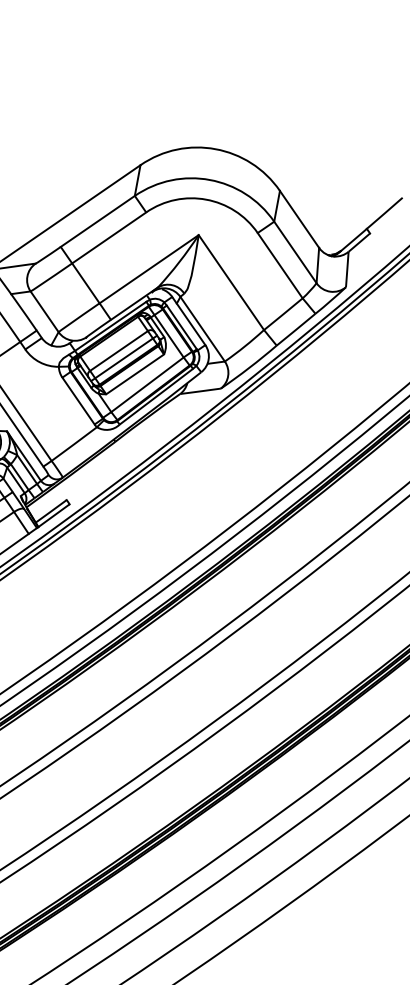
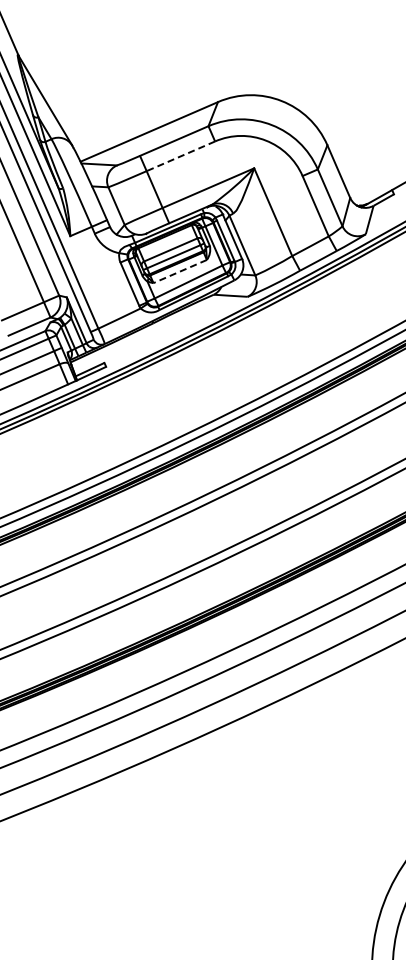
line: (108, 238) -> (180, 156), solid -> dashed
line: (134, 374) -> (179, 271), solid -> dashed

